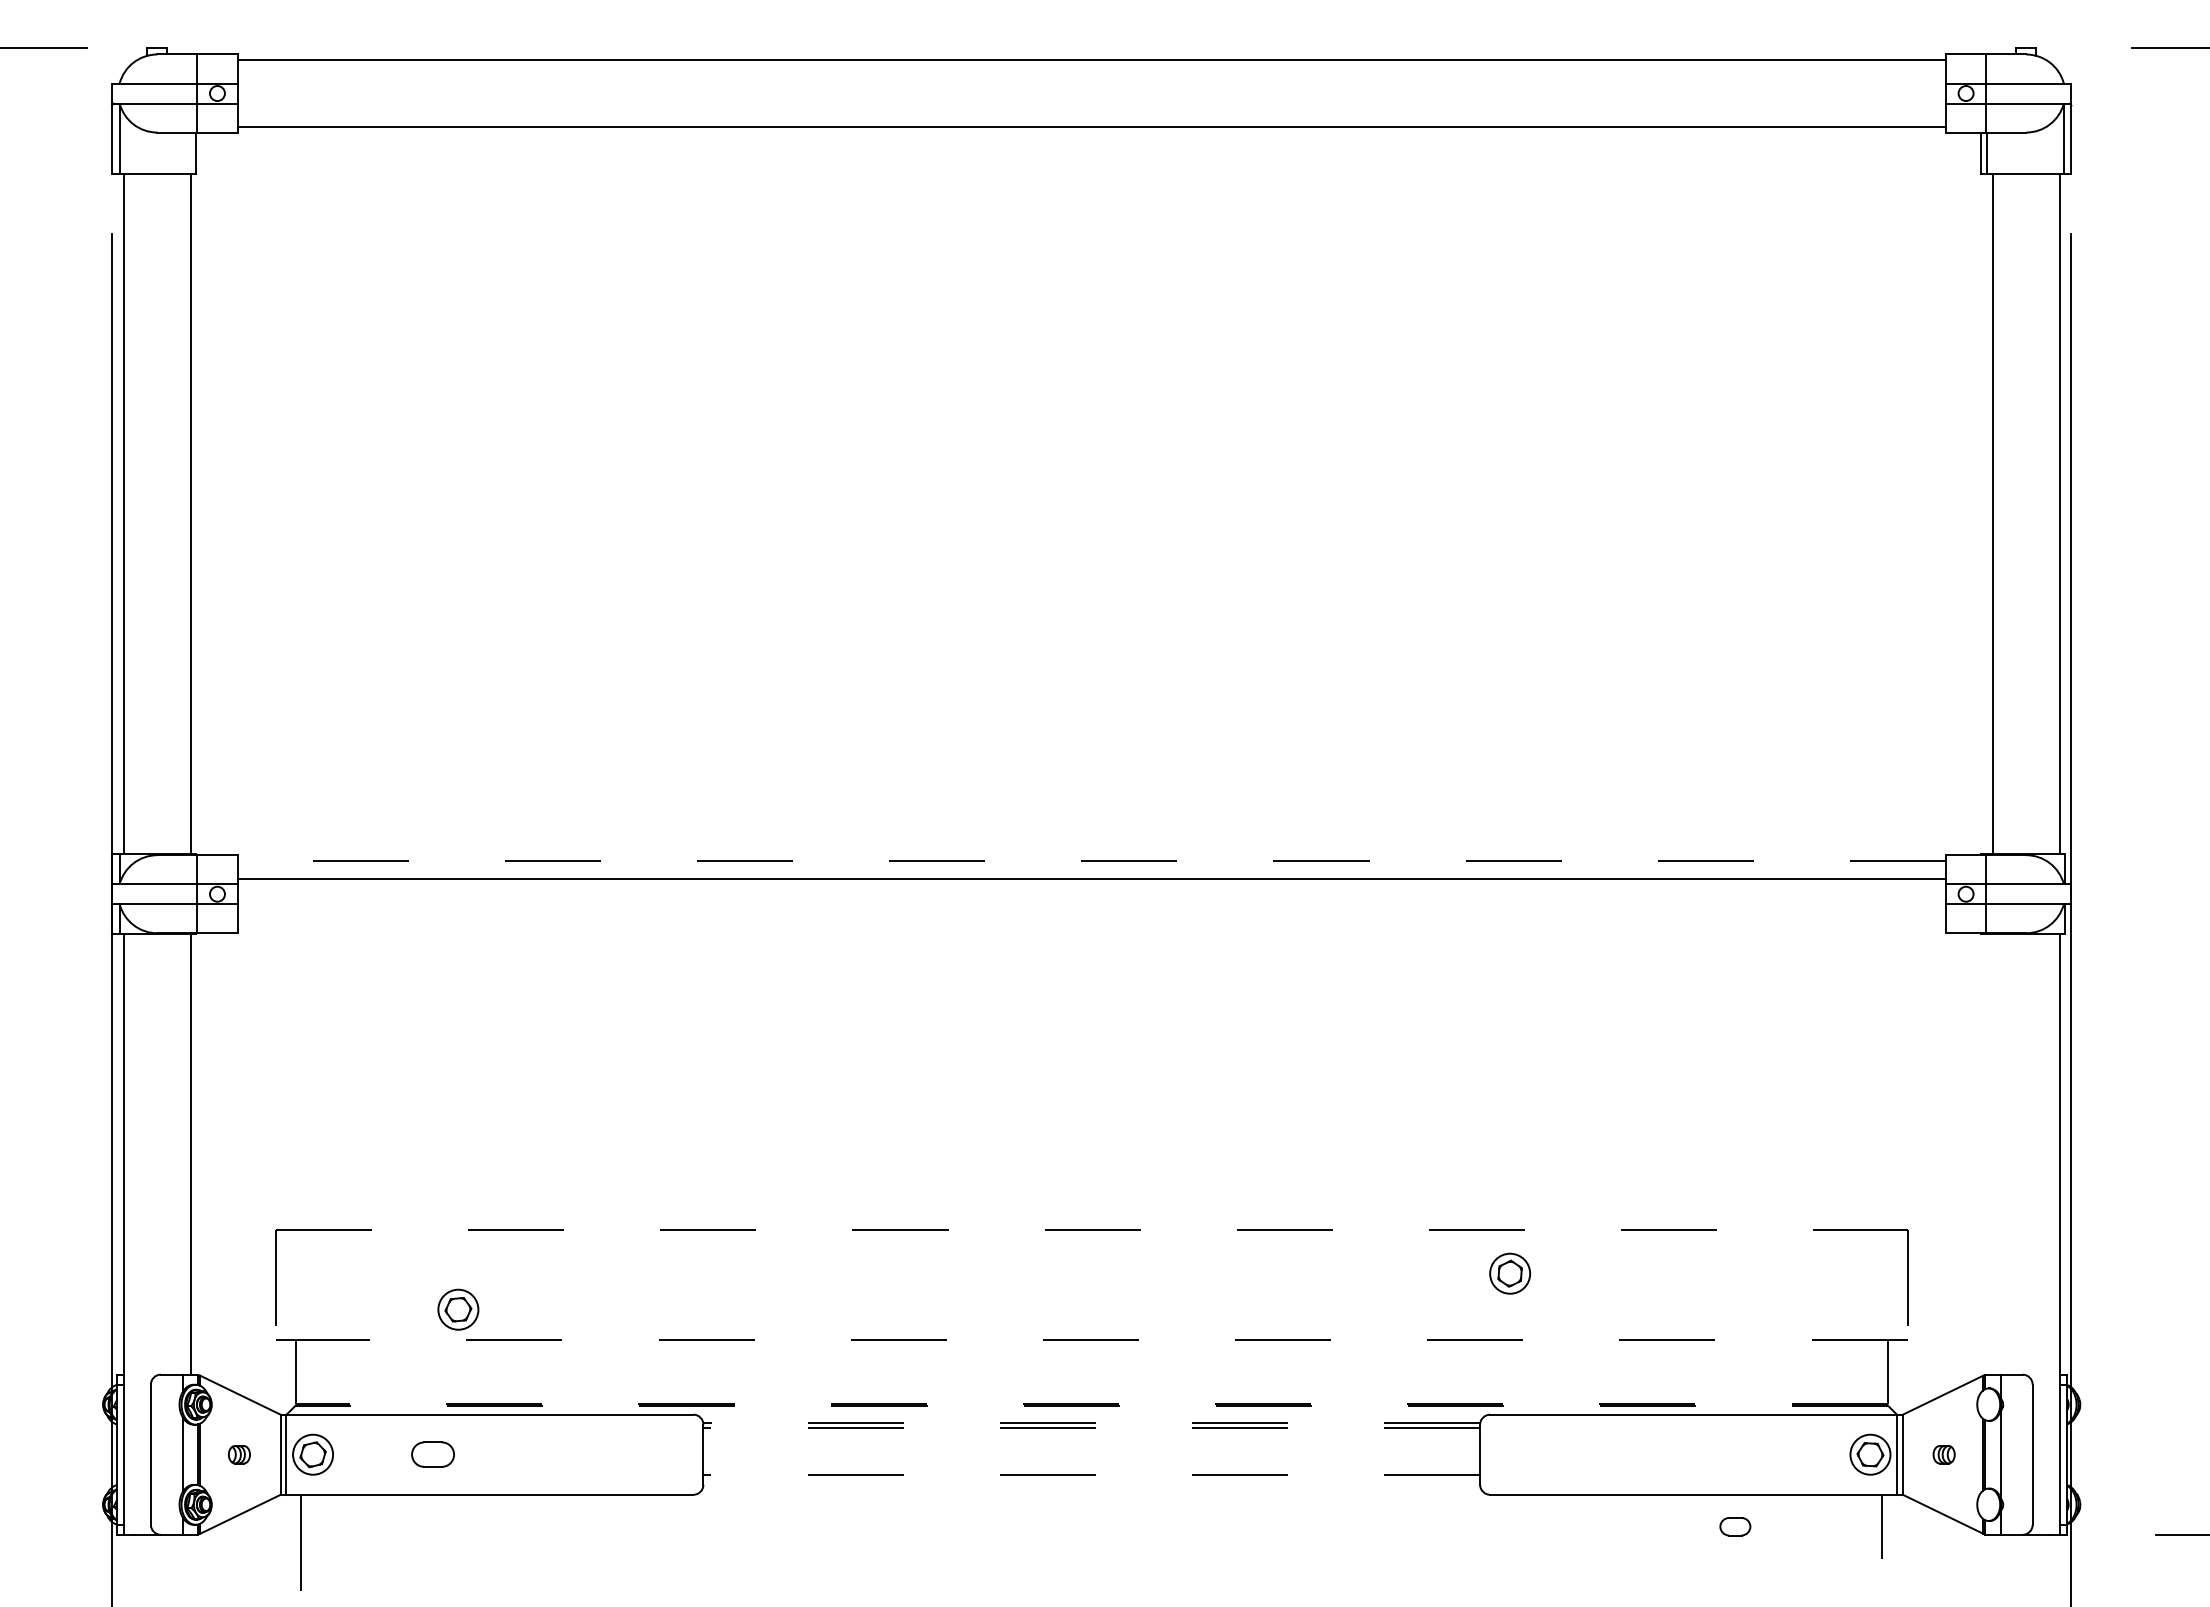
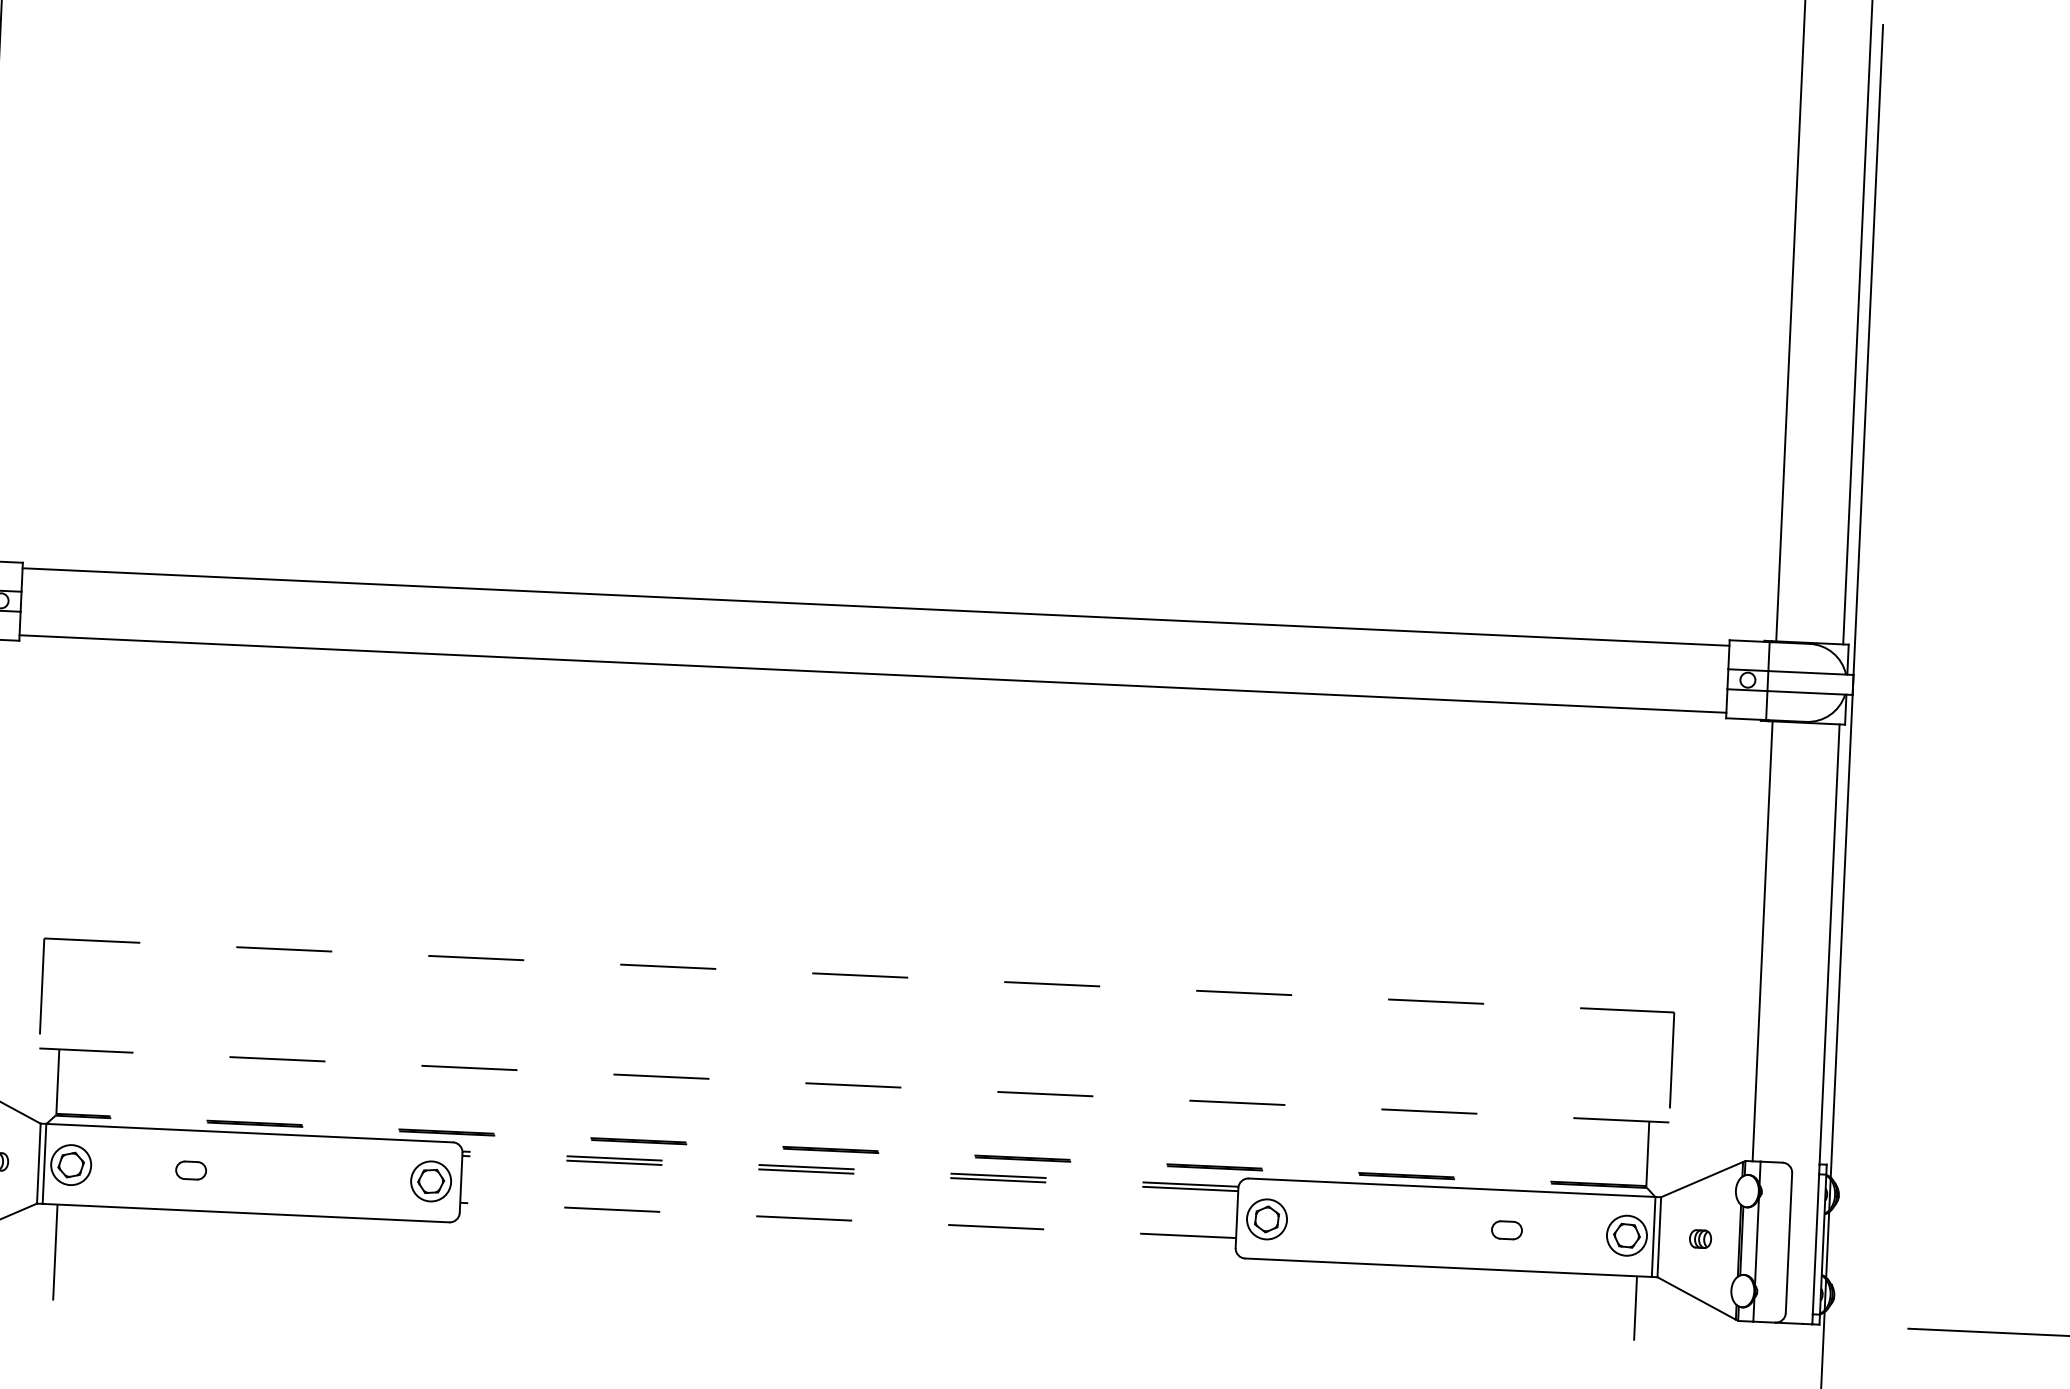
line: (1091, 860) -> (875, 606), dashed -> solid
line: (1091, 878) -> (872, 673), moved
line: (1992, 1154) -> (1762, 941), added
part: (1510, 1273) -> (1267, 1219), moved
part: (458, 1309) -> (431, 1181), moved
part: (433, 1454) -> (191, 1170), size x0.71
part: (1735, 1526) -> (1507, 1230), moved

